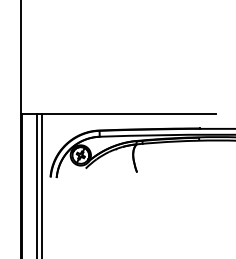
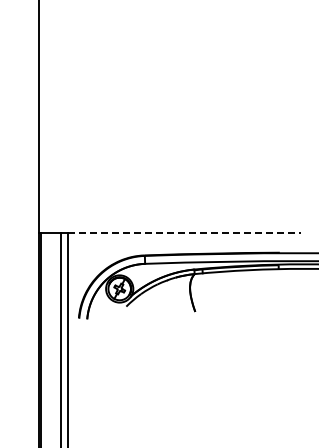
line: (129, 114) -> (184, 233), solid -> dashed

